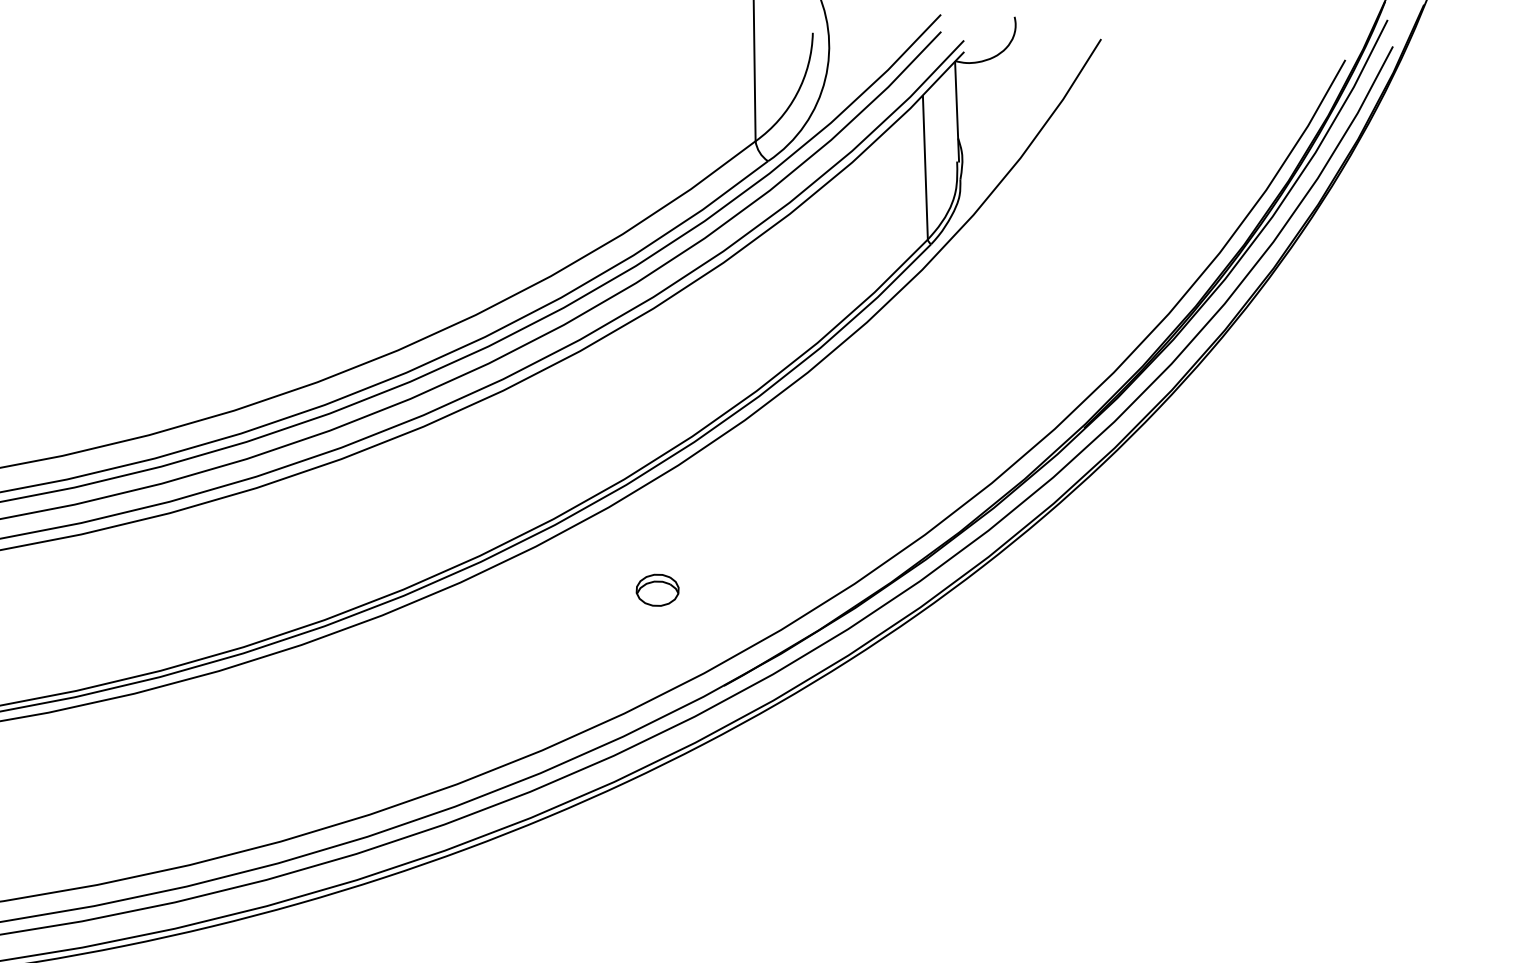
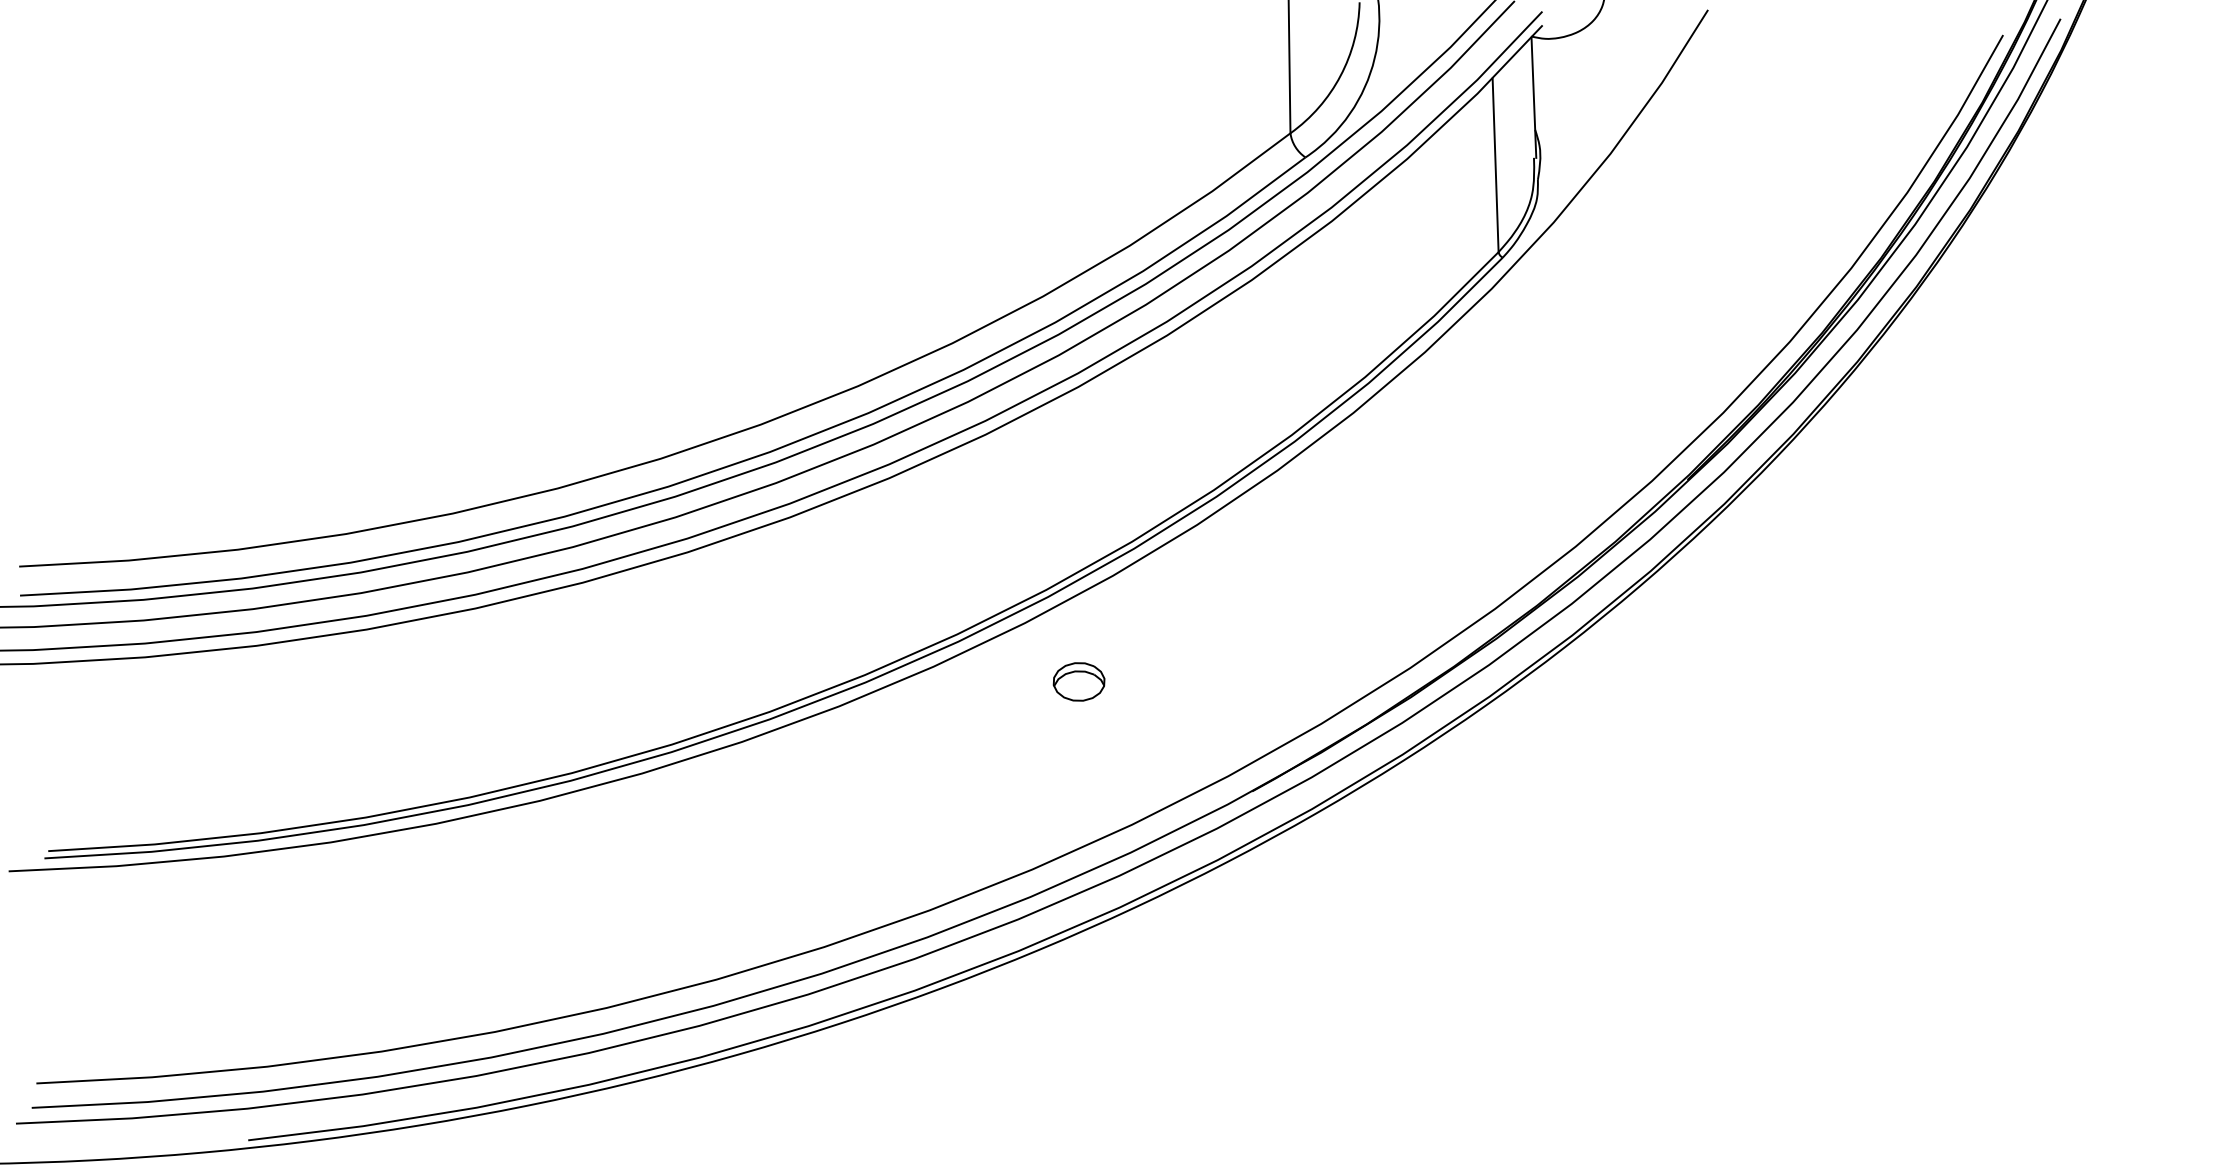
part: (657, 589) -> (1078, 681), moved

